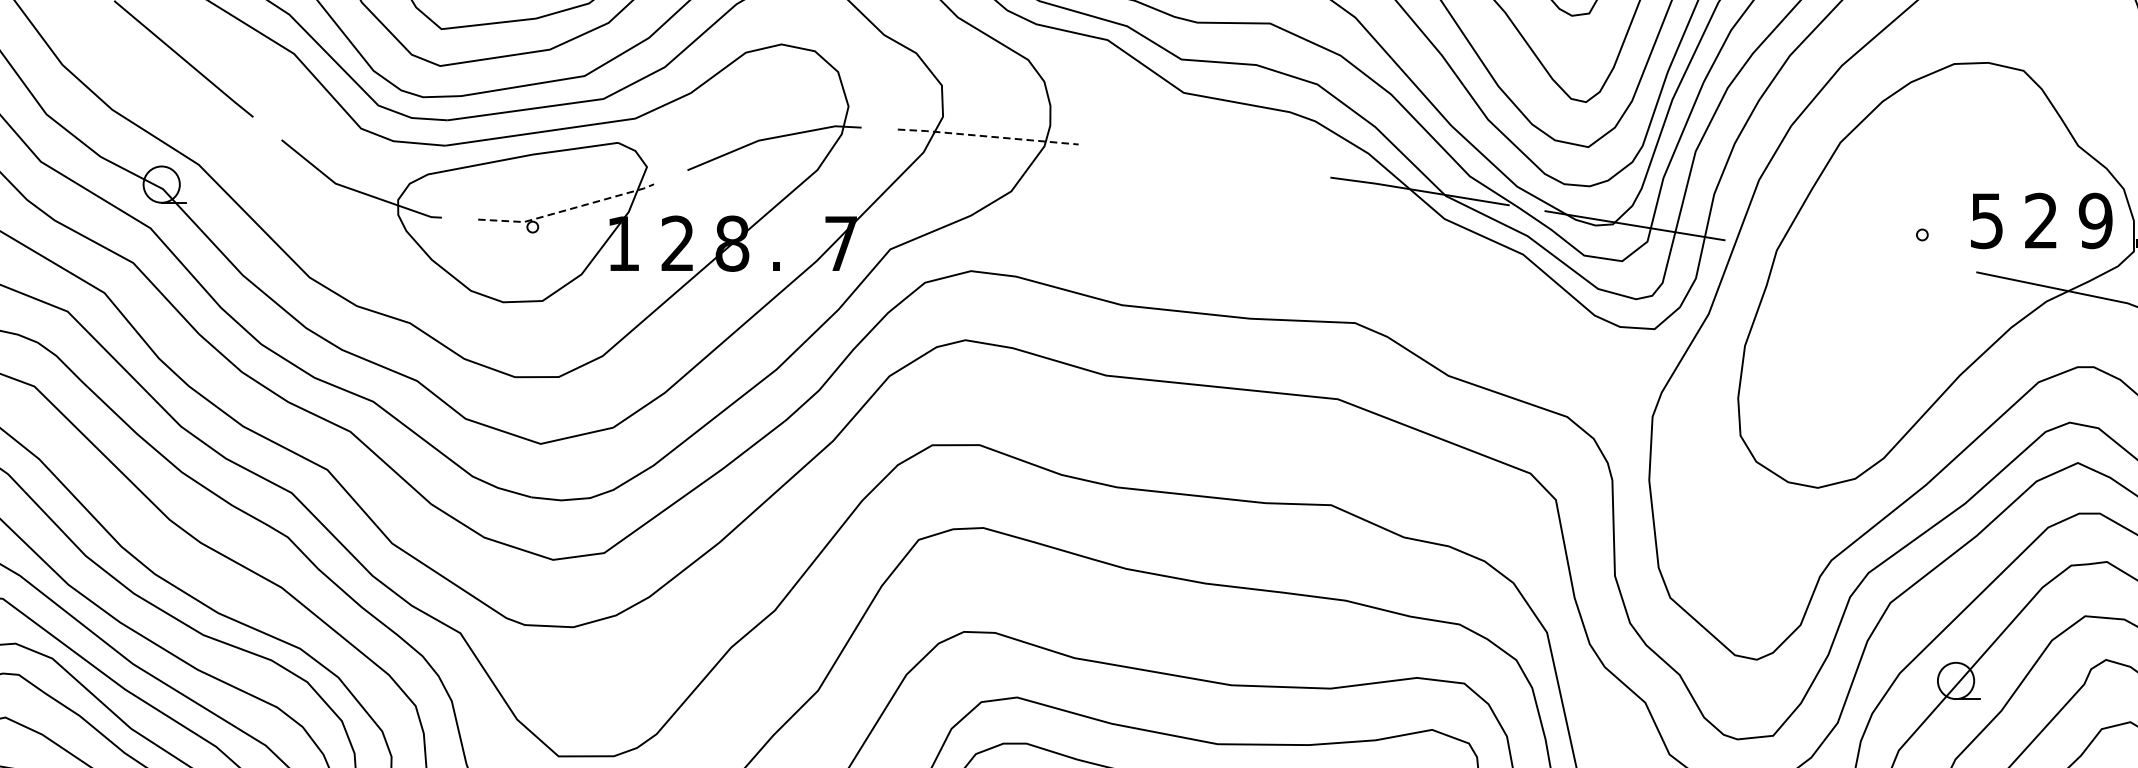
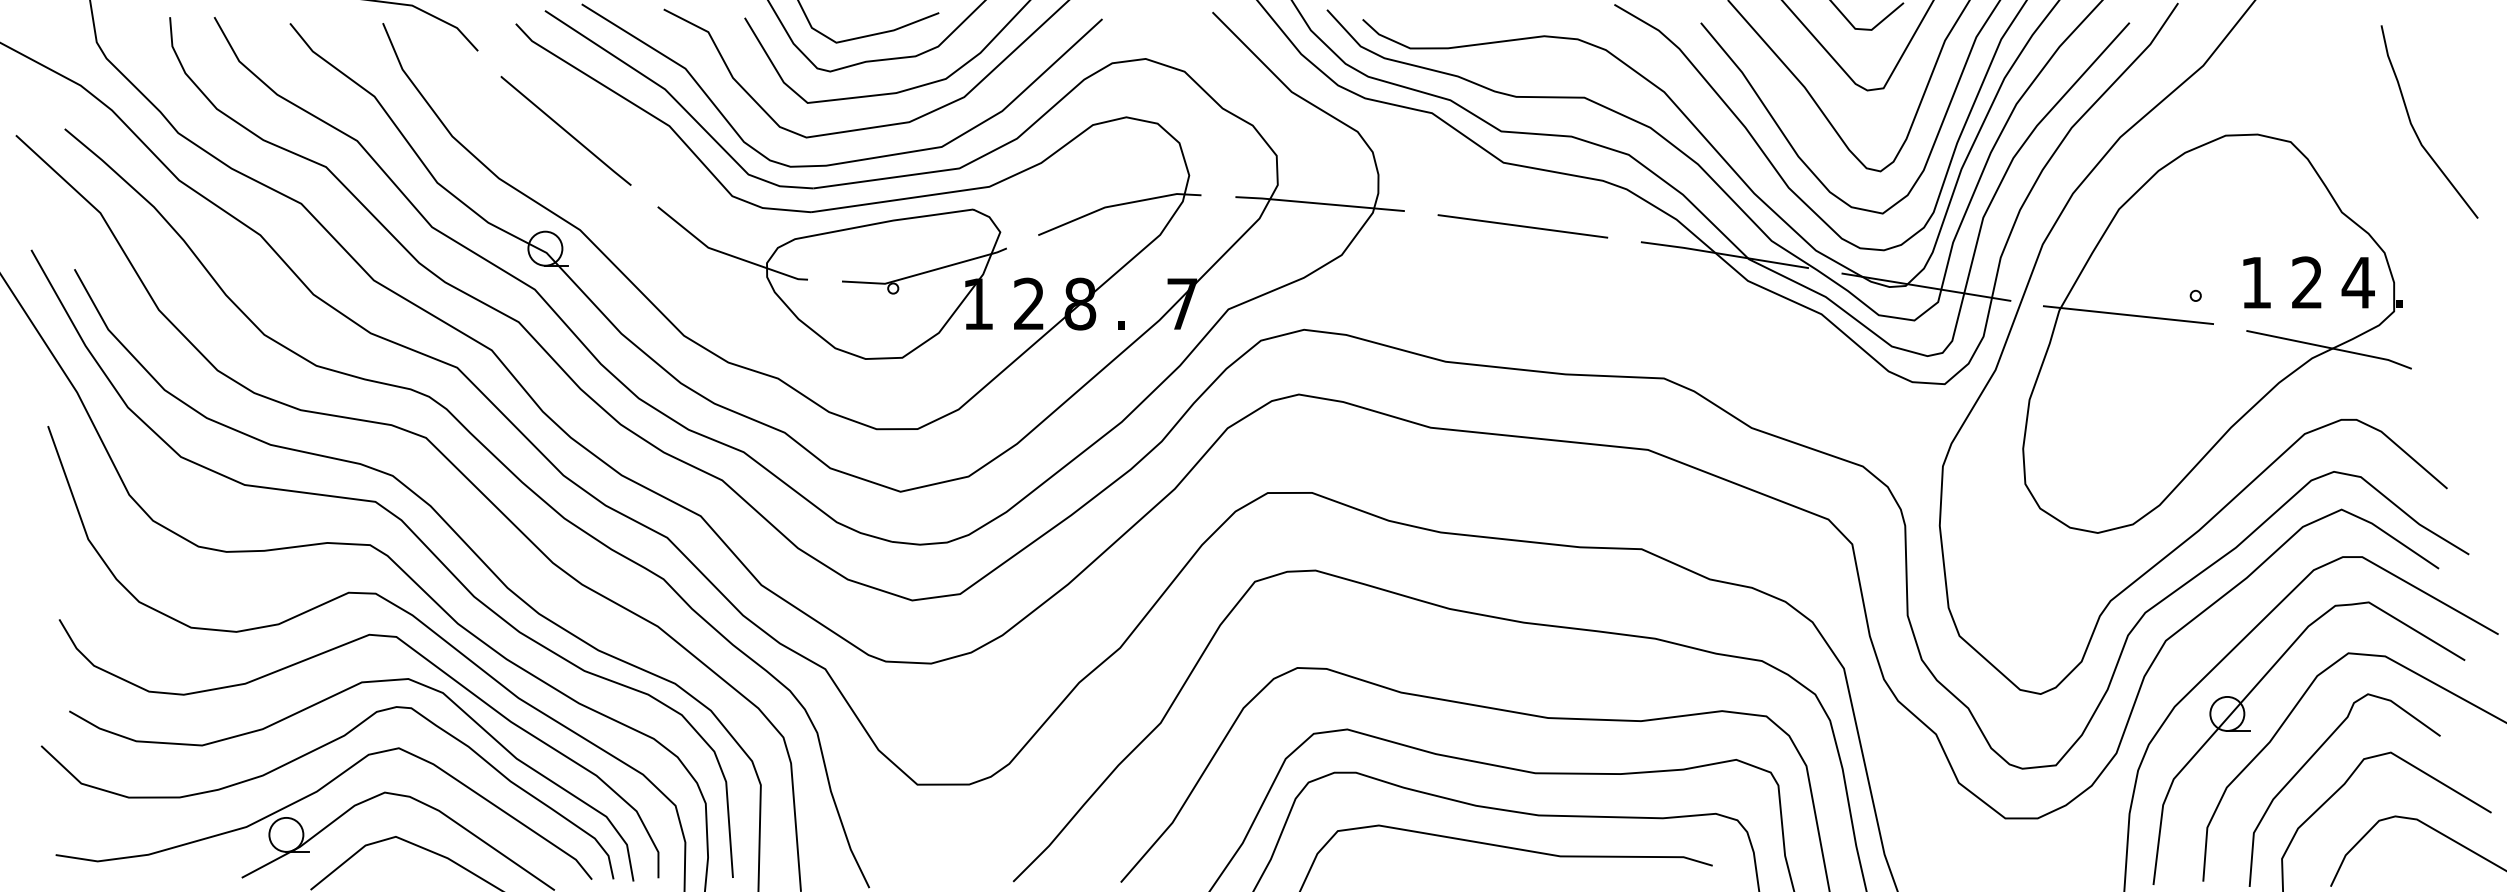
line: (987, 136) -> (1319, 203), dashed -> solid
line: (1204, 160) -> (1522, 226), added
line: (567, 210) -> (925, 272), dashed -> solid
text: (2094, 220) -> (2357, 282), 9 -> 4
text: (1986, 221) -> (2255, 283), 5 -> 1
line: (1850, 255) -> (2128, 315), added

